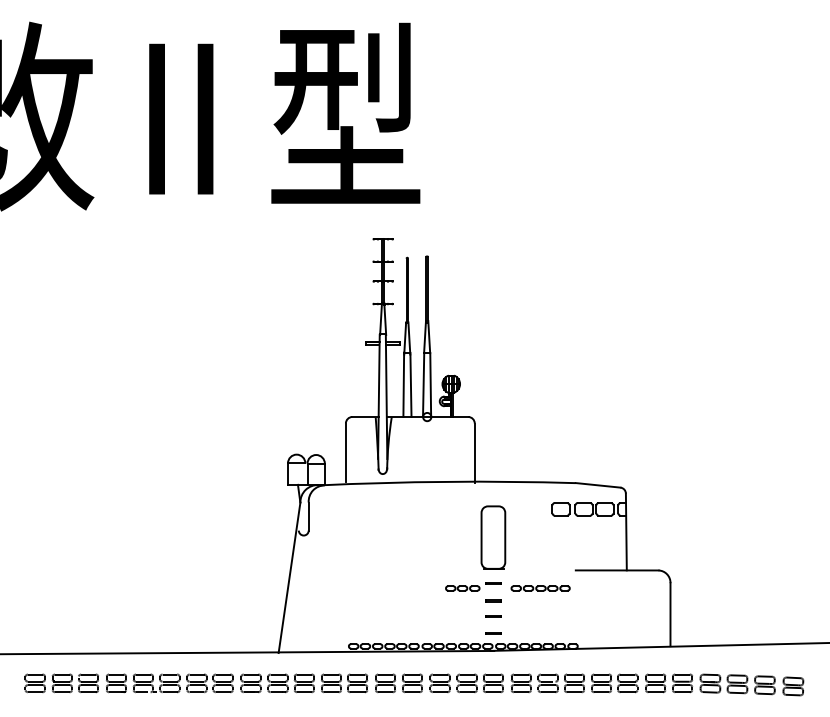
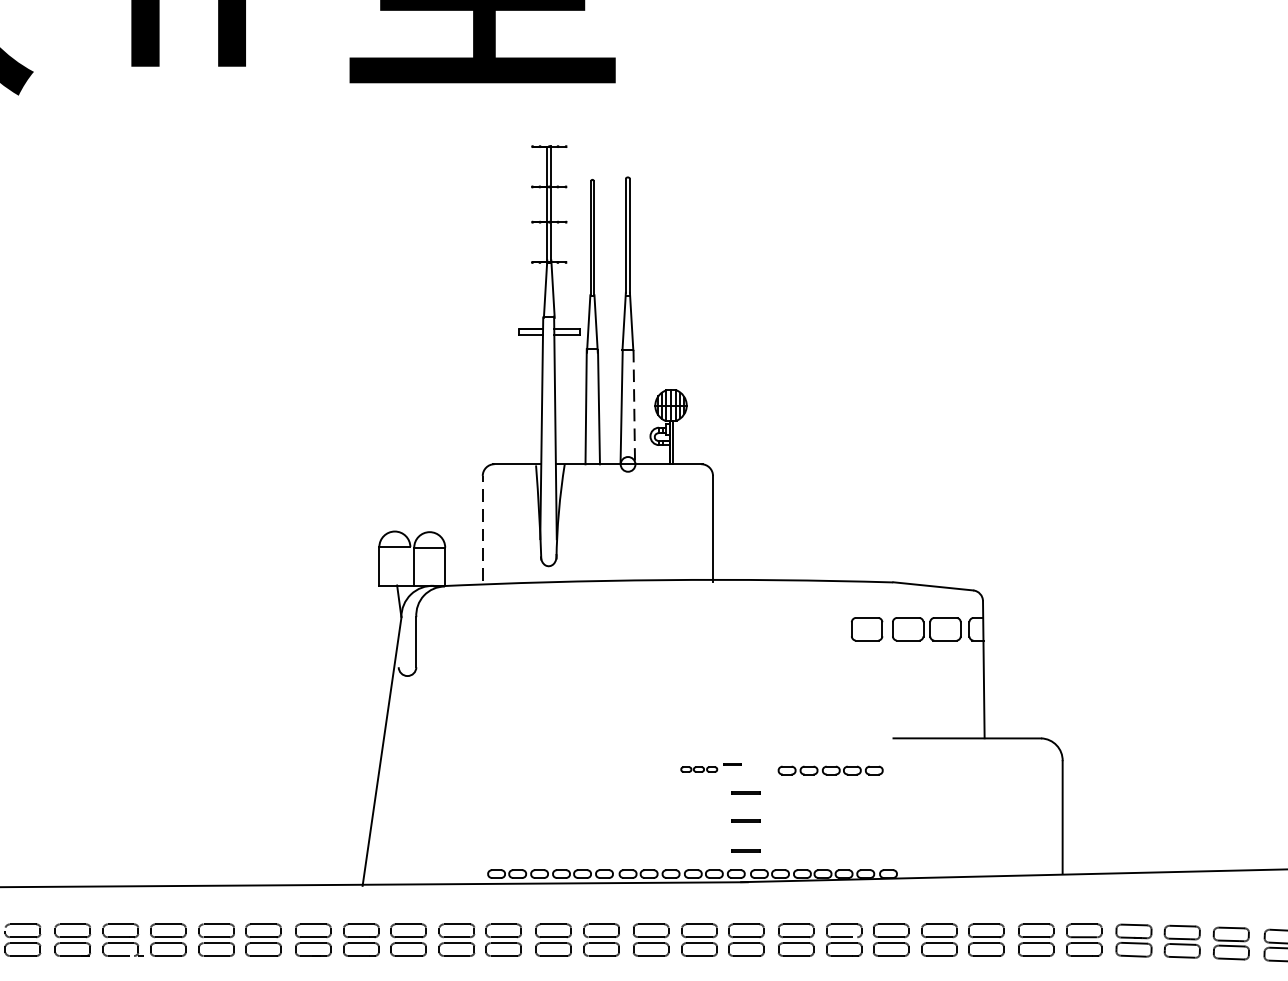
line: (430, 384) -> (633, 406), solid -> dashed
line: (345, 452) -> (482, 527), solid -> dashed
part: (493, 537) -> (746, 679), removed
part: (473, 586) -> (710, 767), size x0.6

